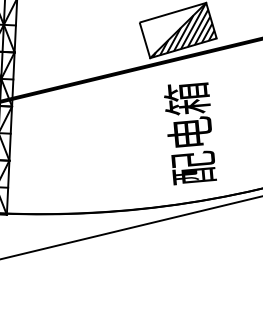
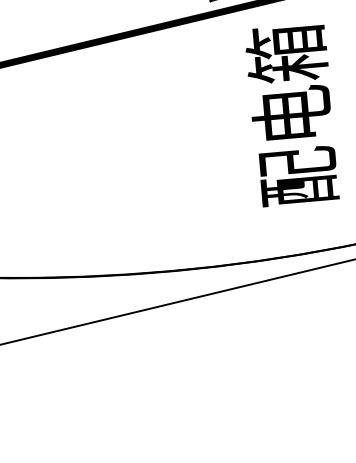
text: (190, 133) -> (292, 115), moved

